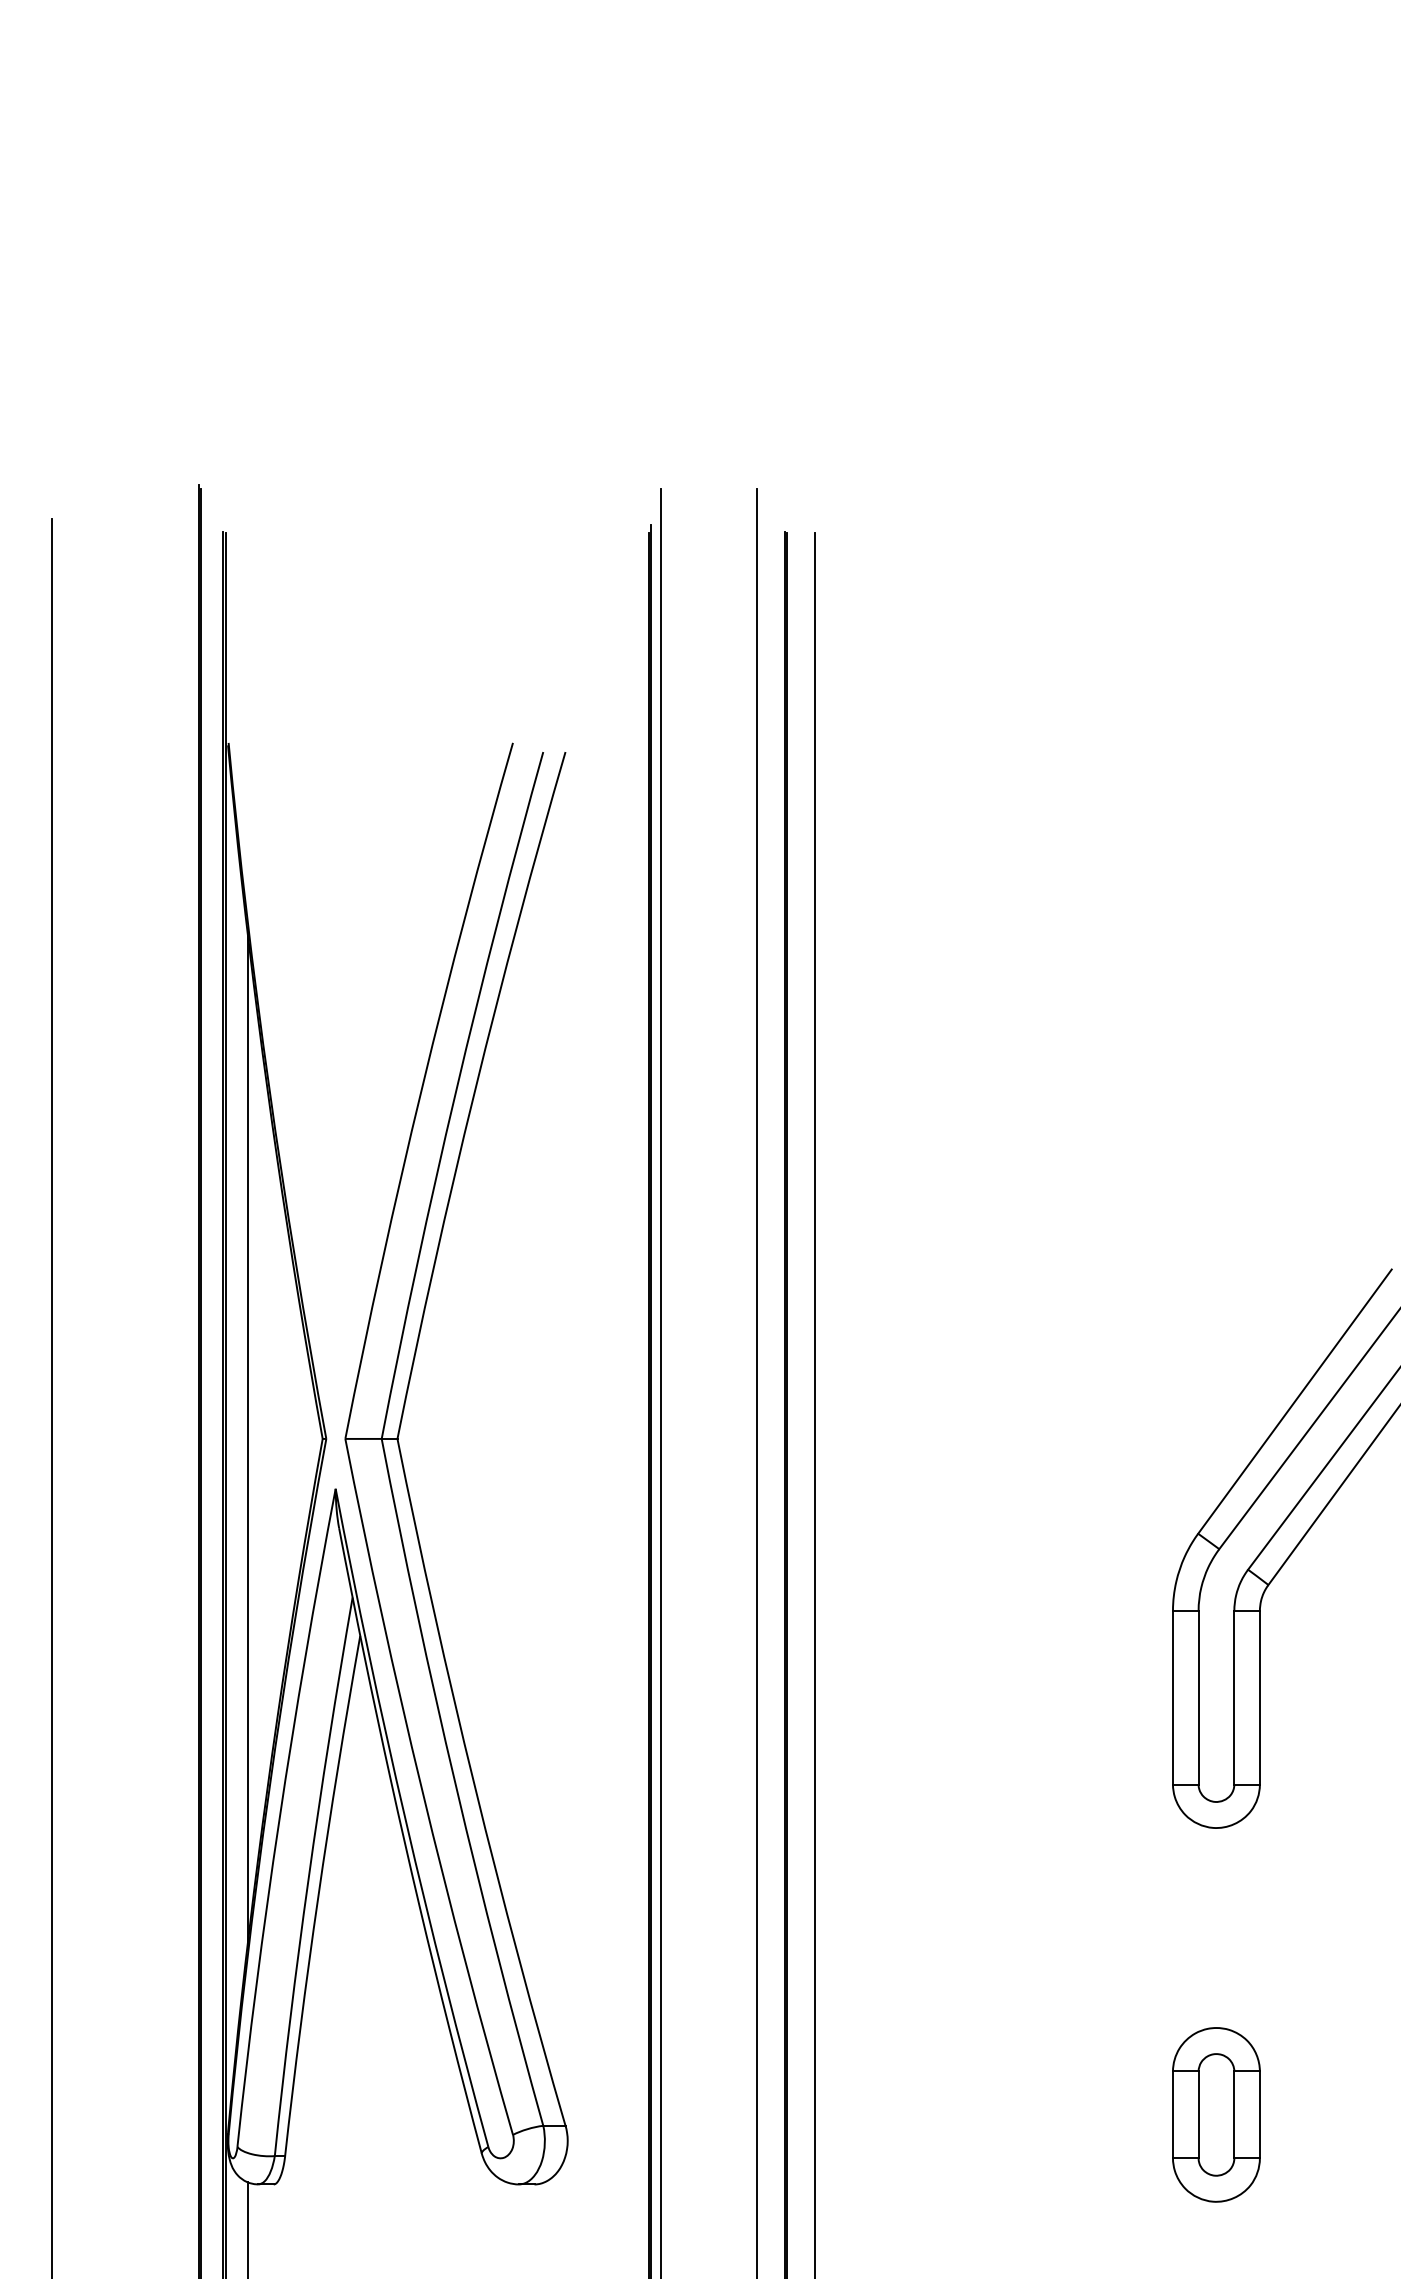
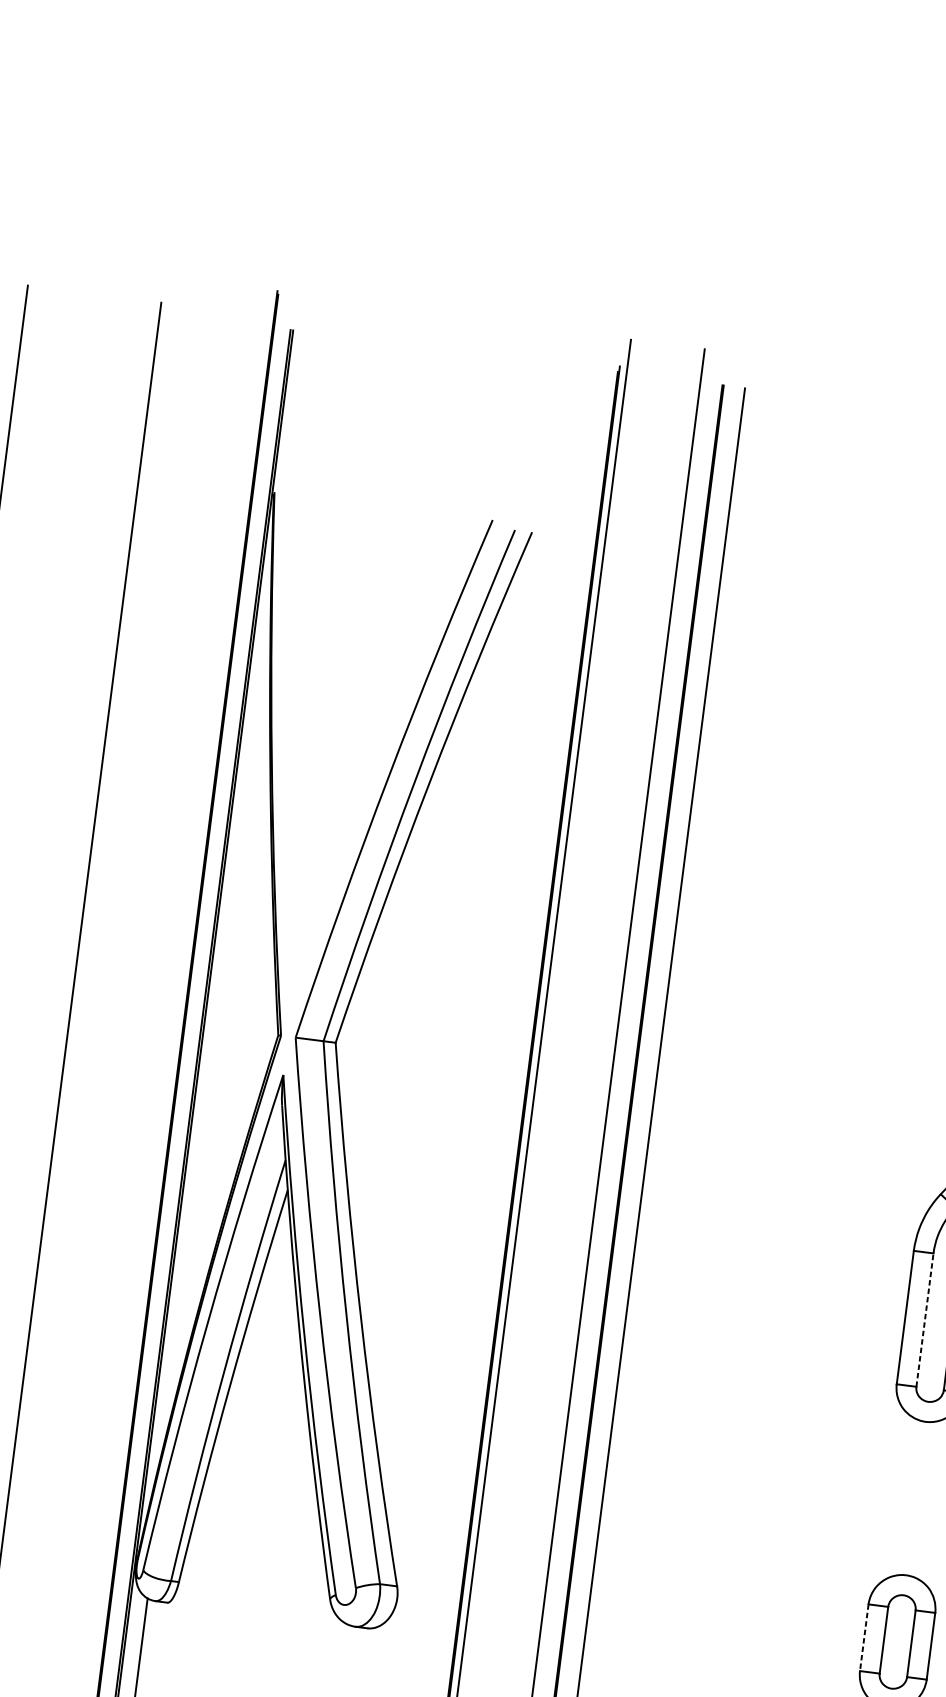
line: (247, 1438) -> (220, 1027), removed
line: (1198, 1697) -> (924, 1319), solid -> dashed
line: (1172, 2115) -> (863, 1638), solid -> dashed

